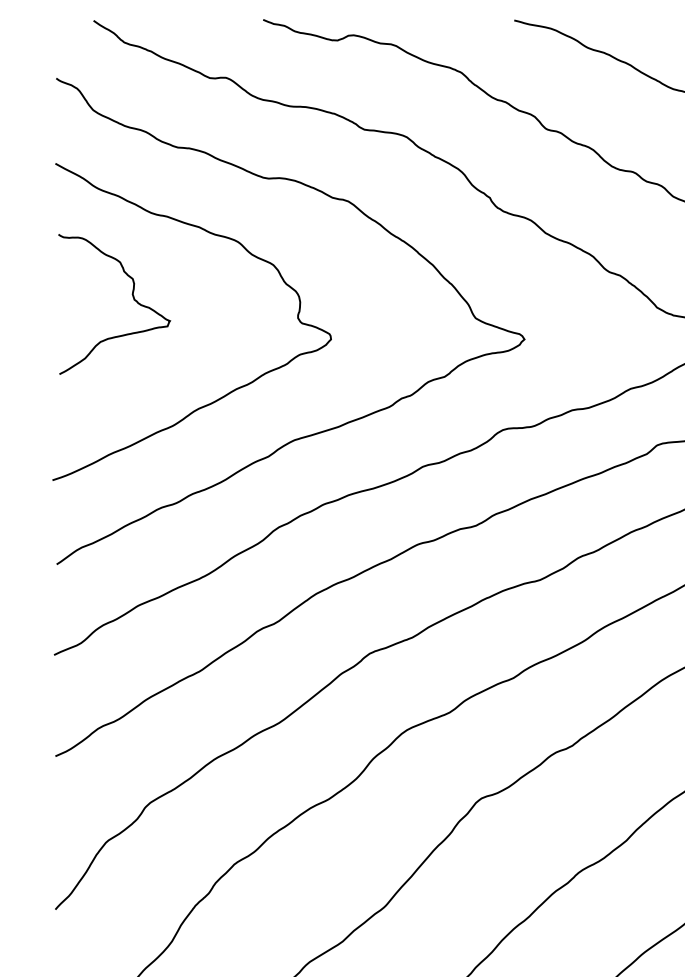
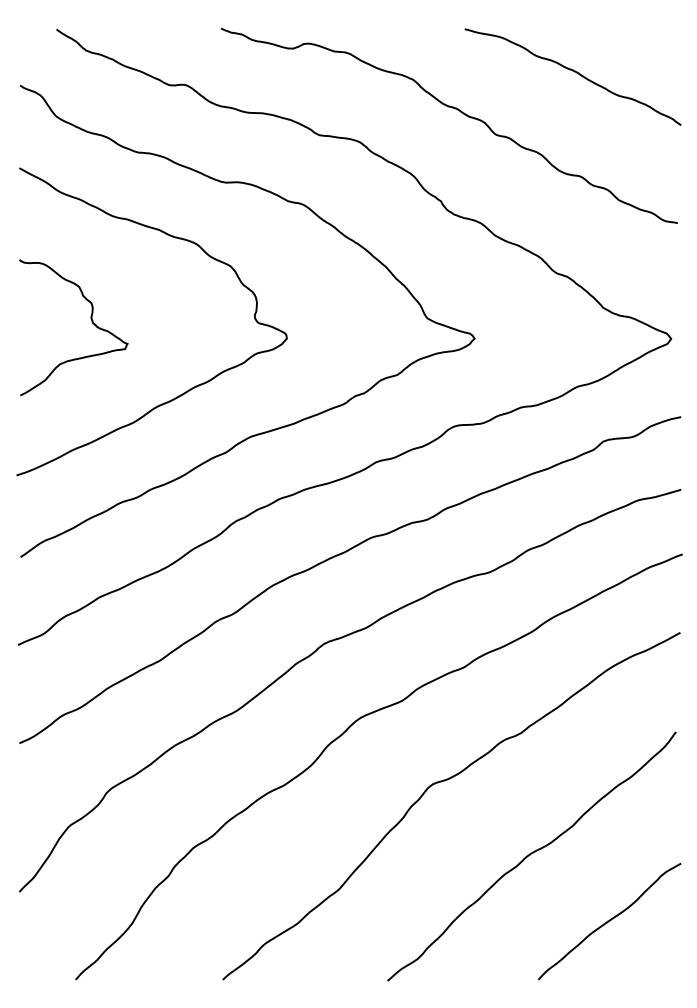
curve: (132, 297) -> (91, 321), moved

